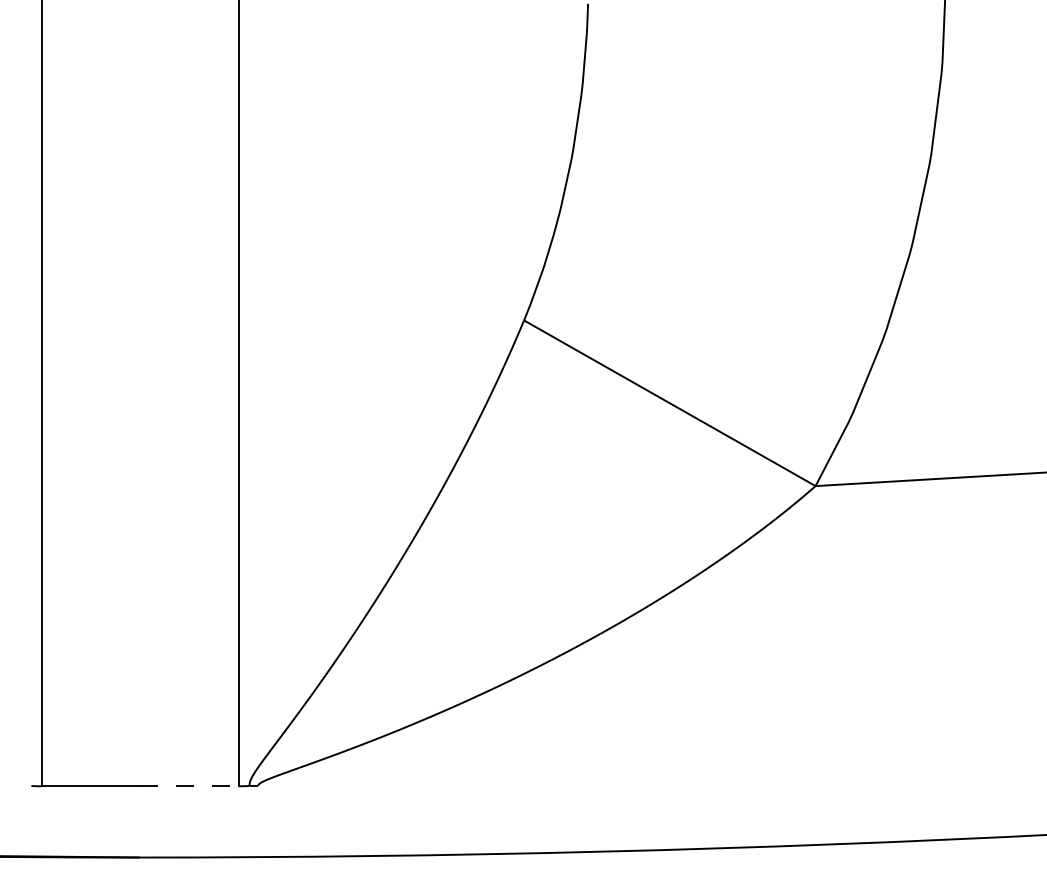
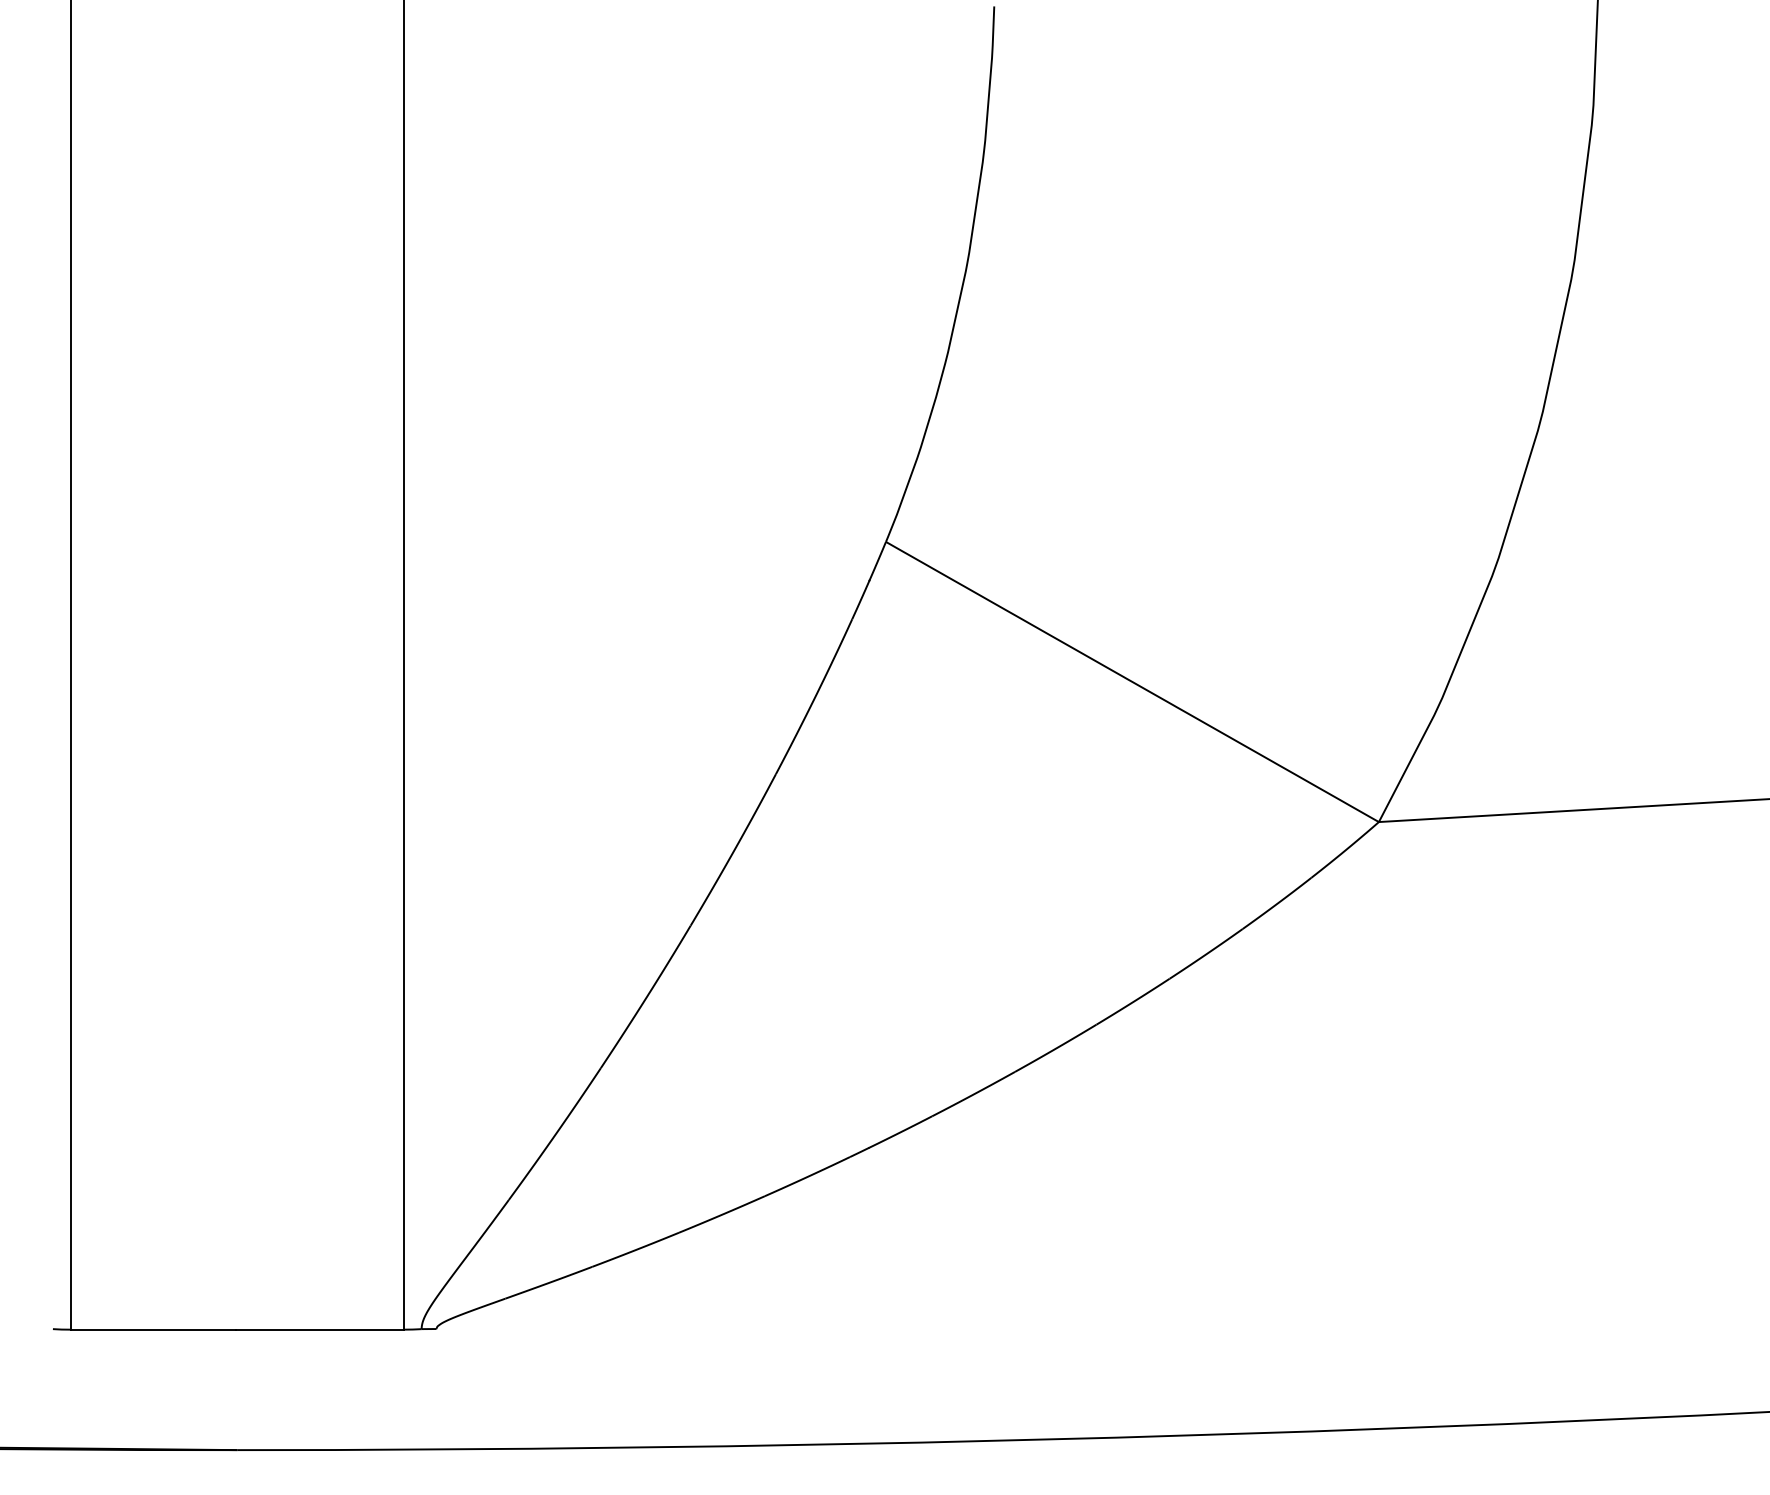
line: (190, 786) -> (321, 1330), dashed -> solid

